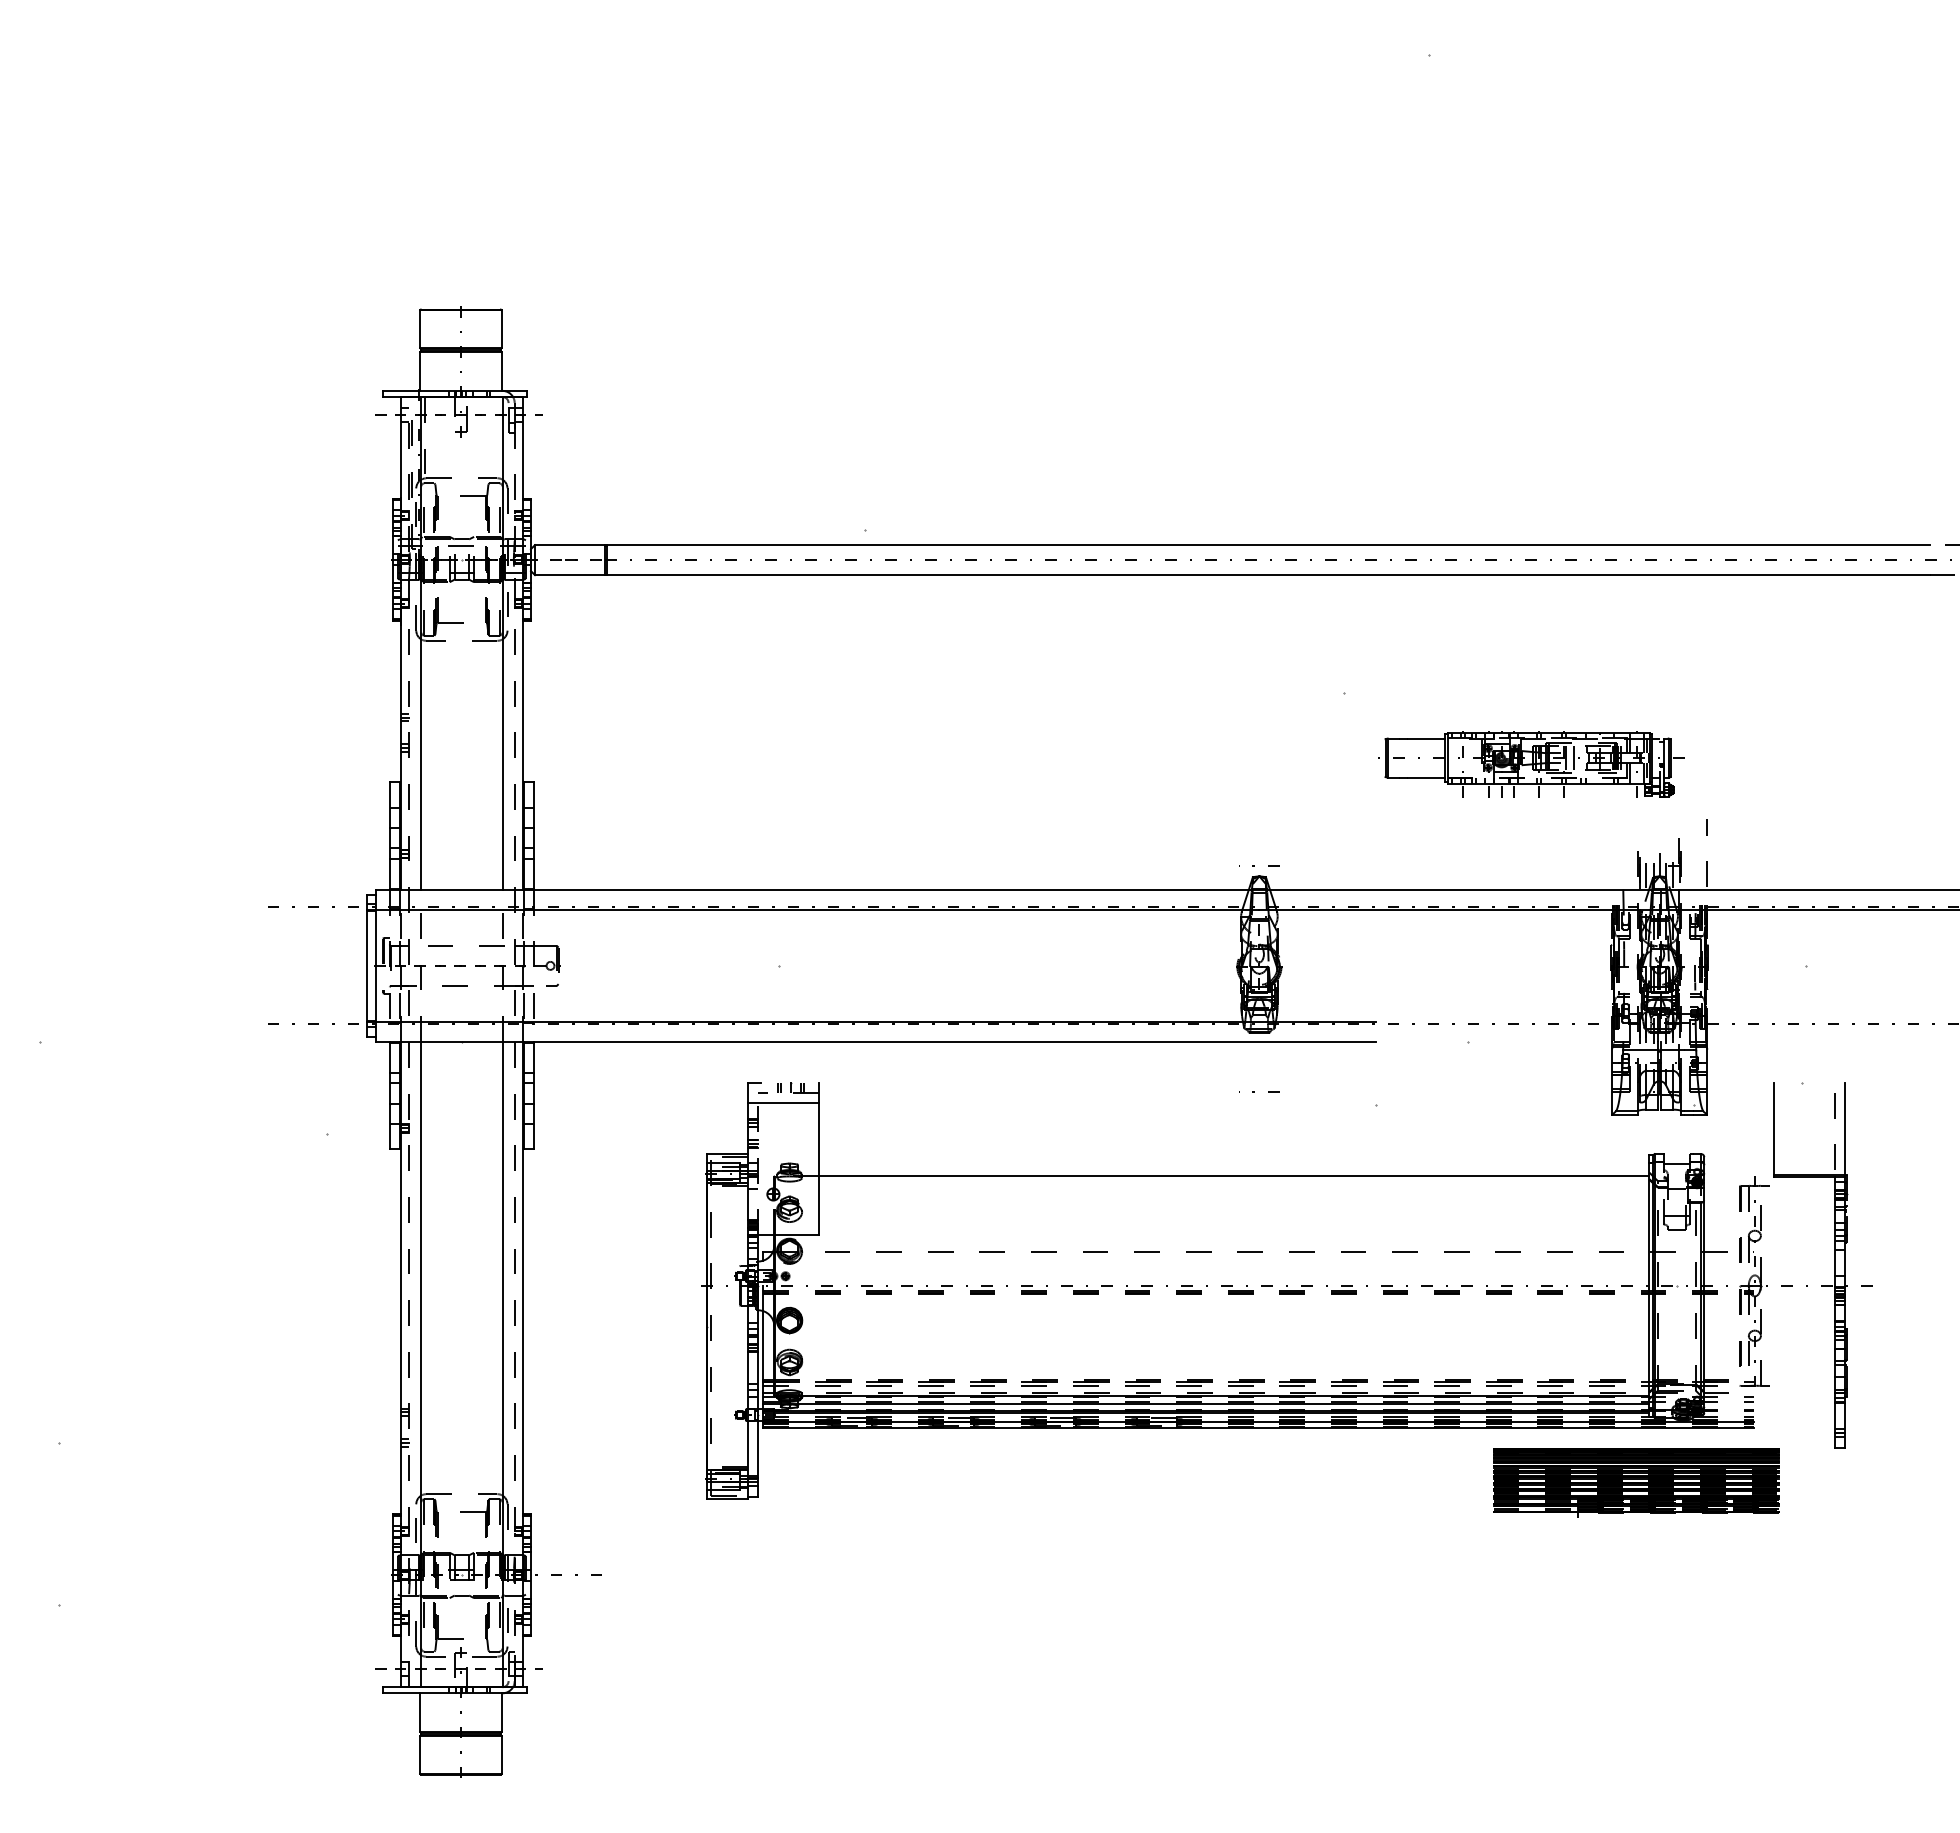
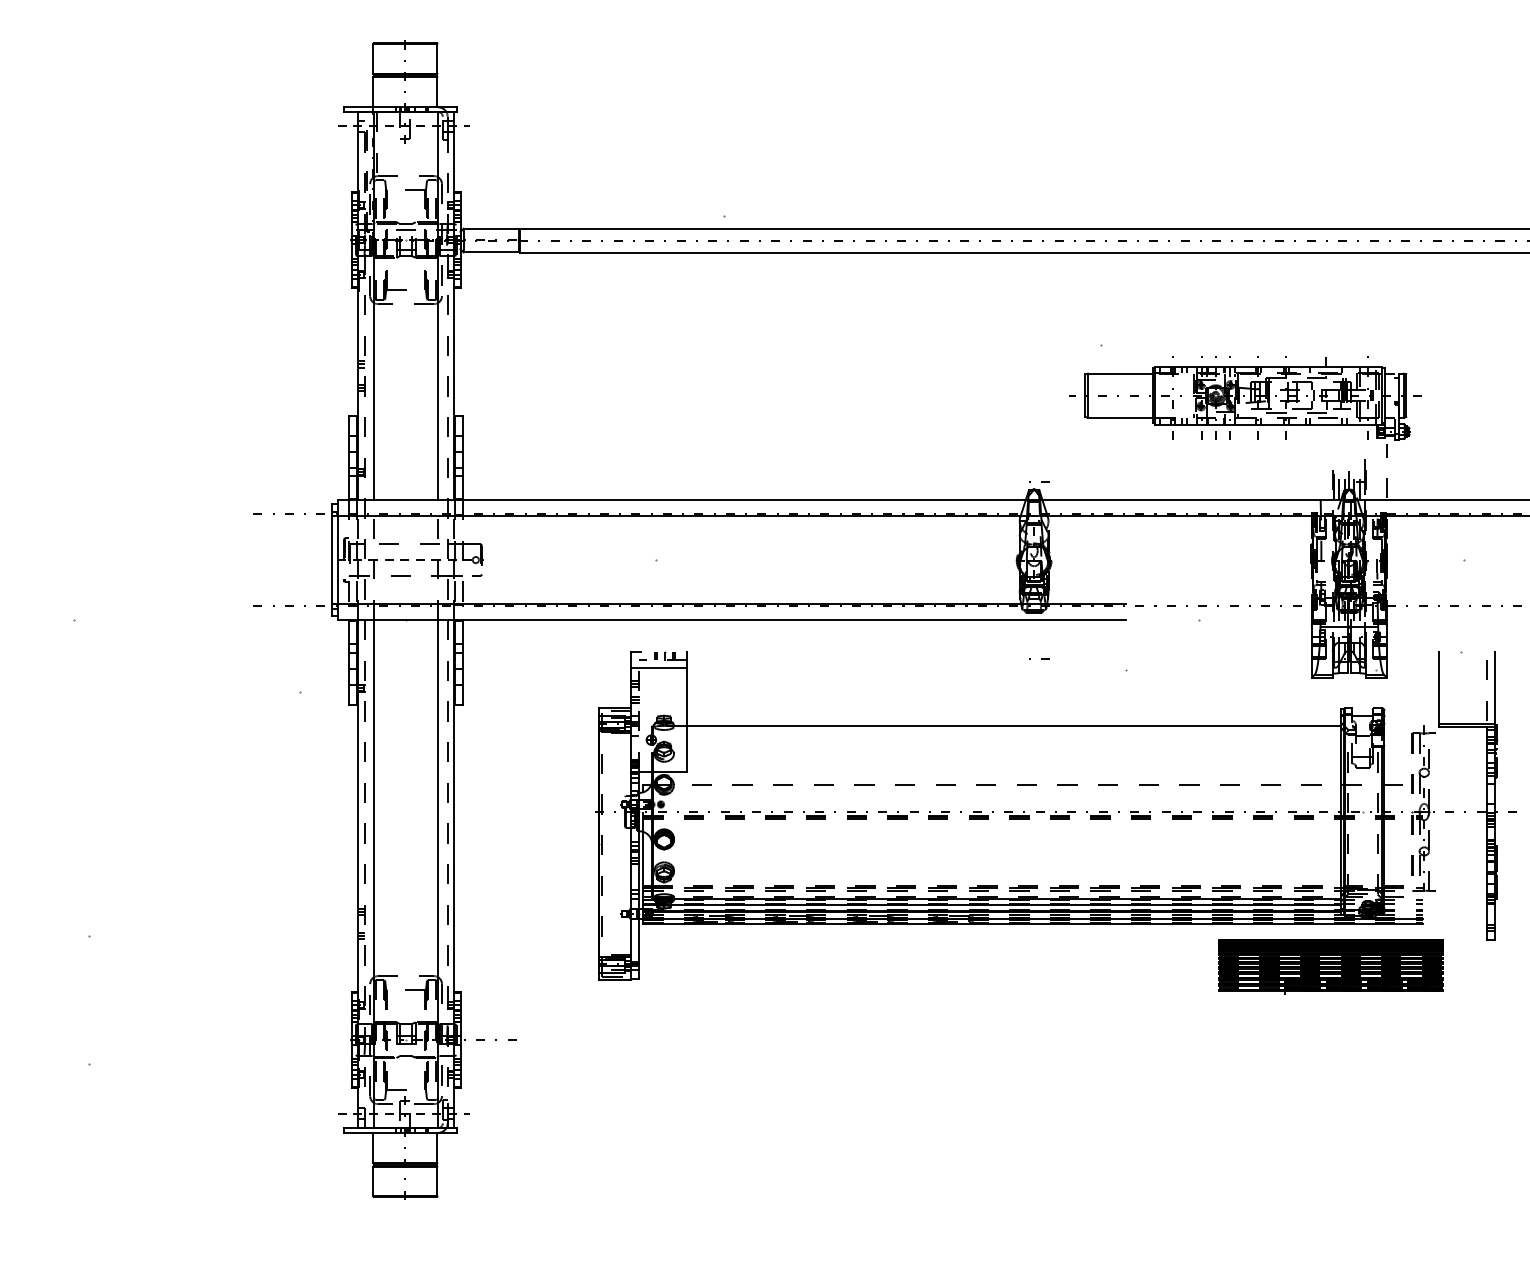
part: (1527, 760) -> (1245, 398), size x1.43

